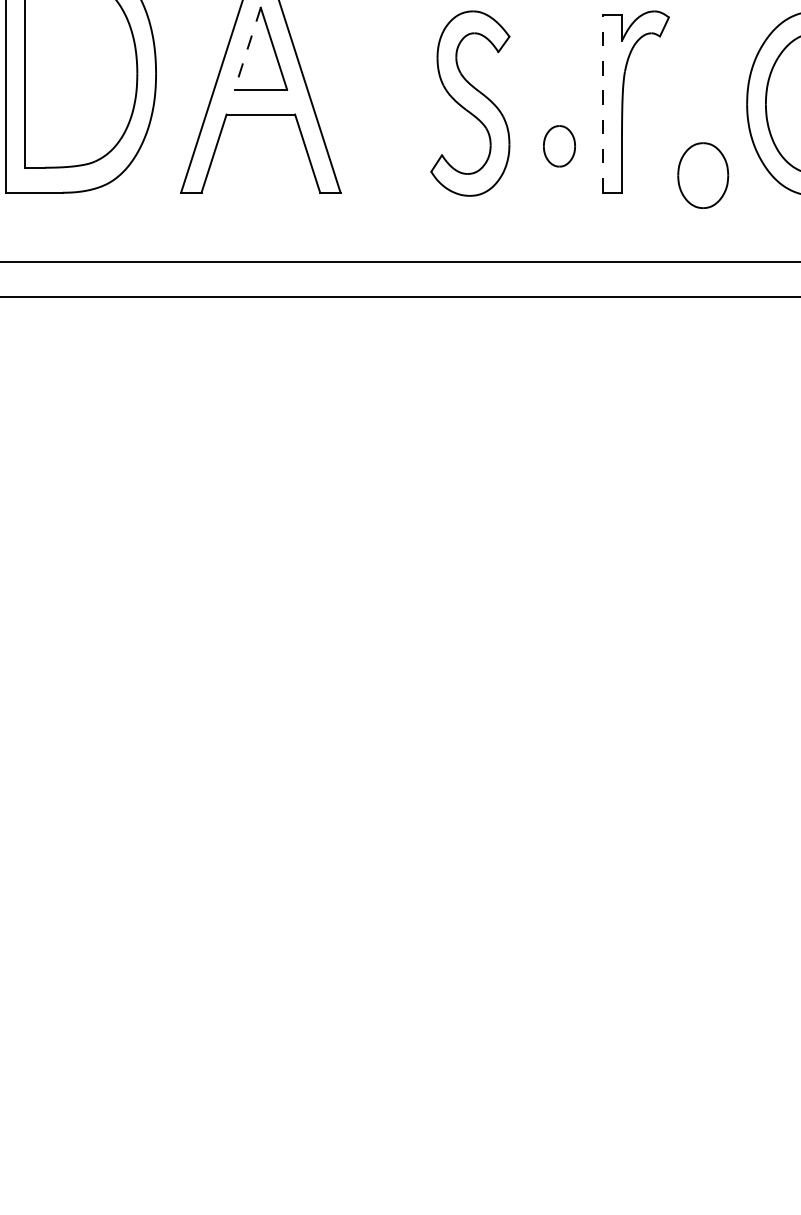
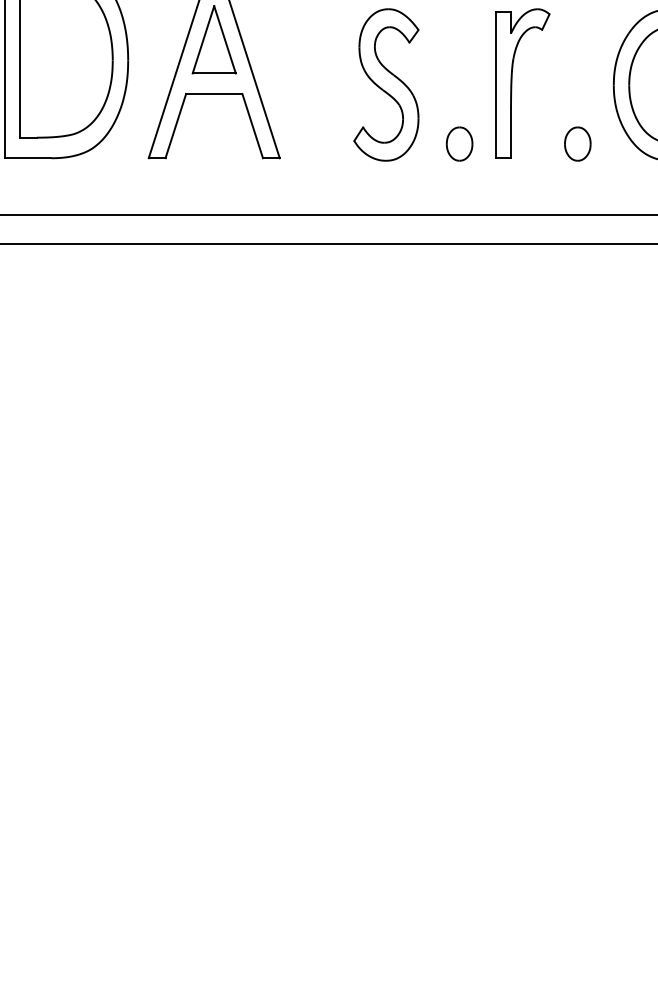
line: (247, 49) -> (203, 40), dashed -> solid
line: (603, 103) -> (495, 84), dashed -> solid
part: (559, 145) -> (459, 143), moved
part: (702, 174) -> (577, 143), size x0.62

